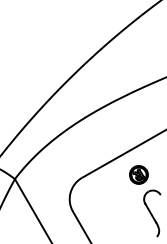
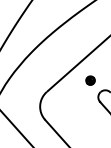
part: (138, 174) -> (90, 80), size x0.6

